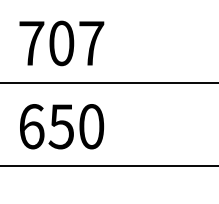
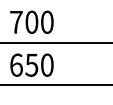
text: (92, 41) -> (47, 21), 707 -> 700

